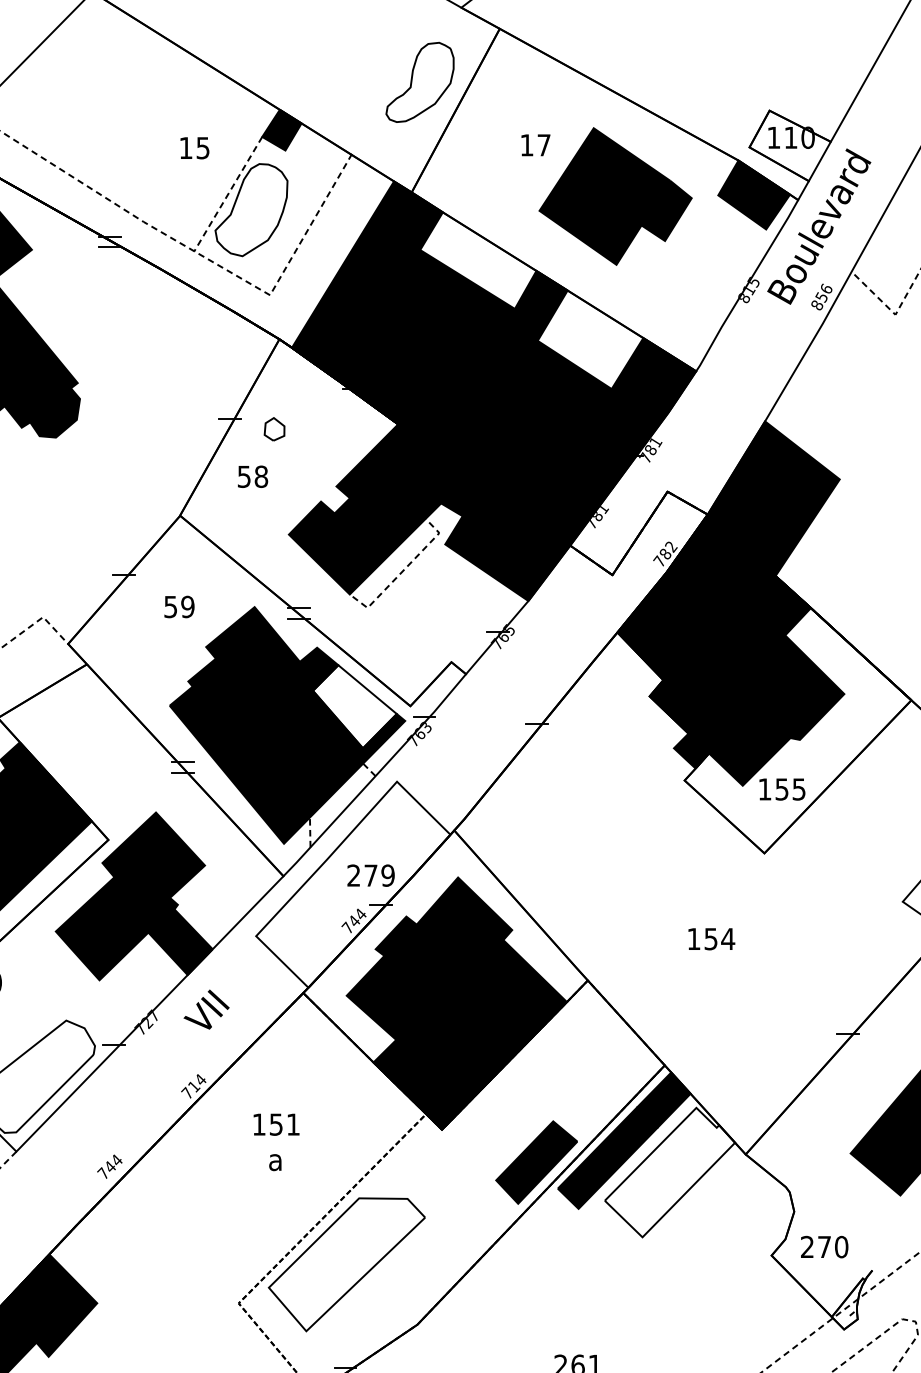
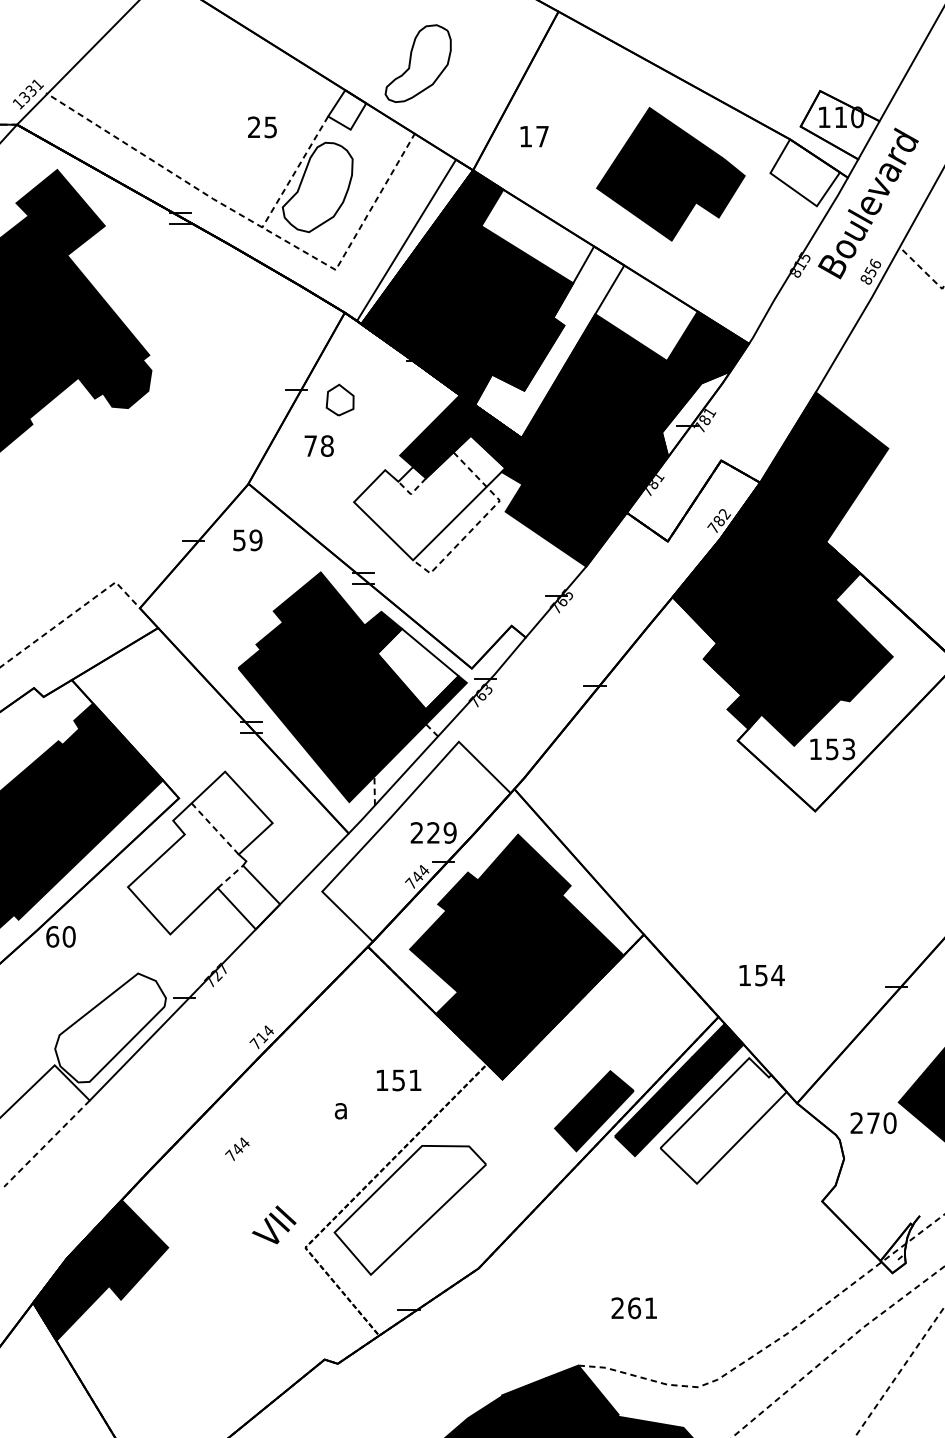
part: (419, 82) -> (417, 63), moved
fill: (282, 129) -> (347, 109), removed
text: (535, 145) -> (534, 136), moved
text: (186, 147) -> (254, 126), 15 -> 25
fill: (754, 194) -> (805, 172), removed
fill: (352, 265) -> (415, 241), removed
fill: (490, 369) -> (549, 342), removed
part: (273, 428) -> (339, 399), size x1.4
fill: (642, 444) -> (696, 414), removed
text: (244, 476) -> (310, 445), 58 -> 78
fill: (366, 529) -> (429, 497), removed
text: (179, 607) -> (247, 540), moved
text: (799, 788) -> (849, 748), 155 -> 153
text: (370, 875) -> (433, 832), 279 -> 229
fill: (134, 895) -> (204, 852), removed
text: (711, 939) -> (761, 975), moved
text: (206, 1009) -> (274, 1224), moved
text: (275, 1124) -> (398, 1080), moved
text: (109, 1165) -> (237, 1148), moved
text: (824, 1246) -> (873, 1122), moved

